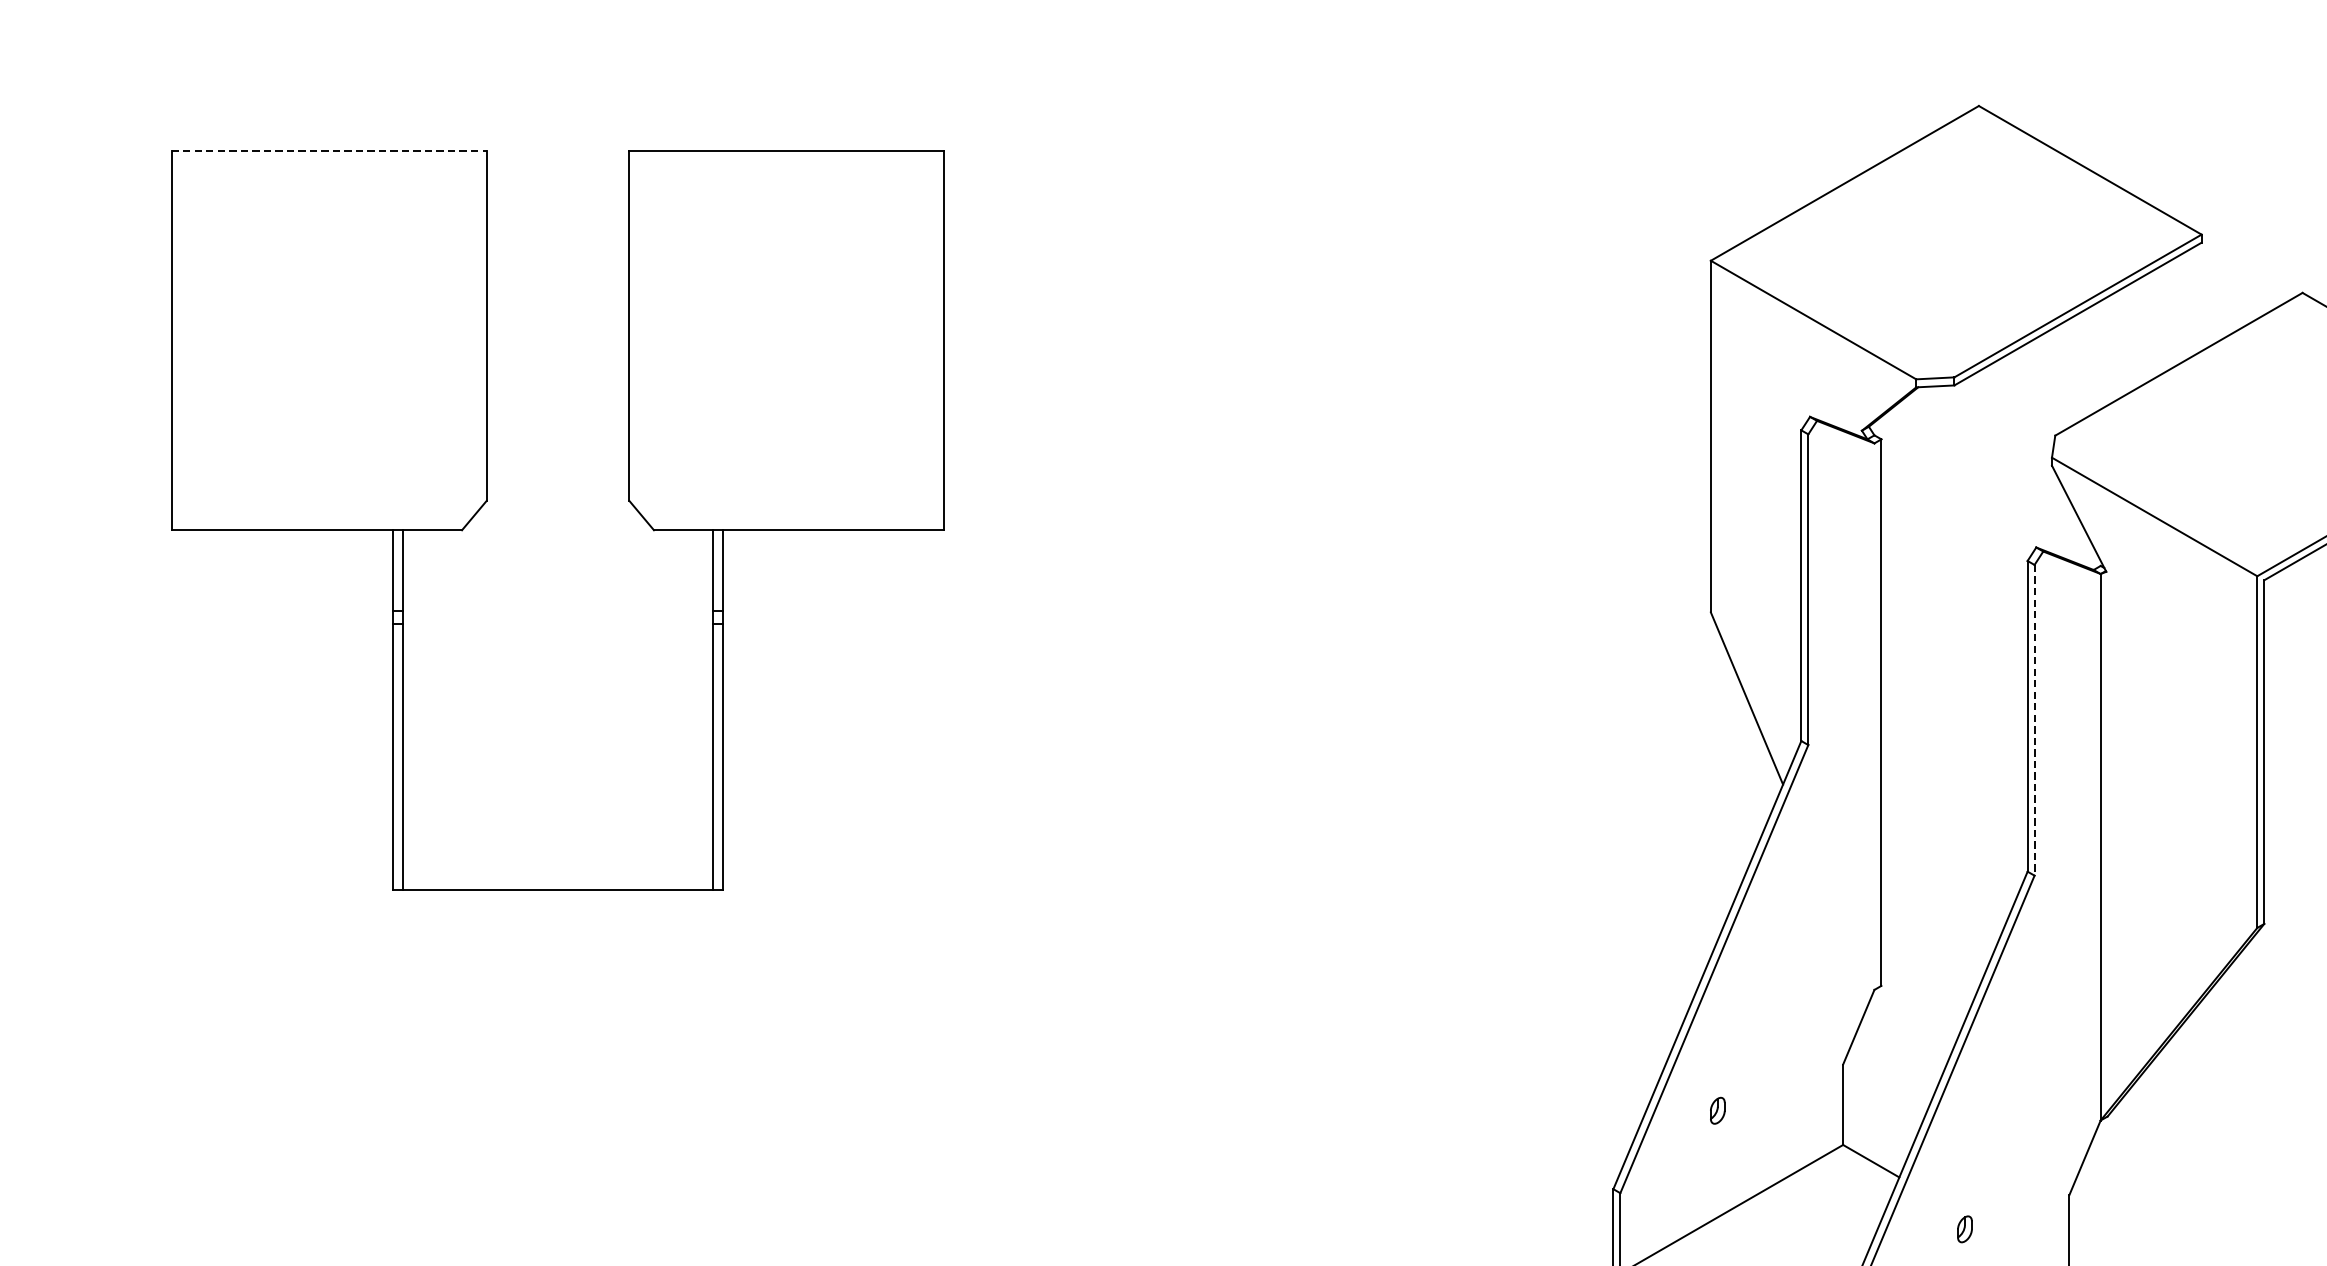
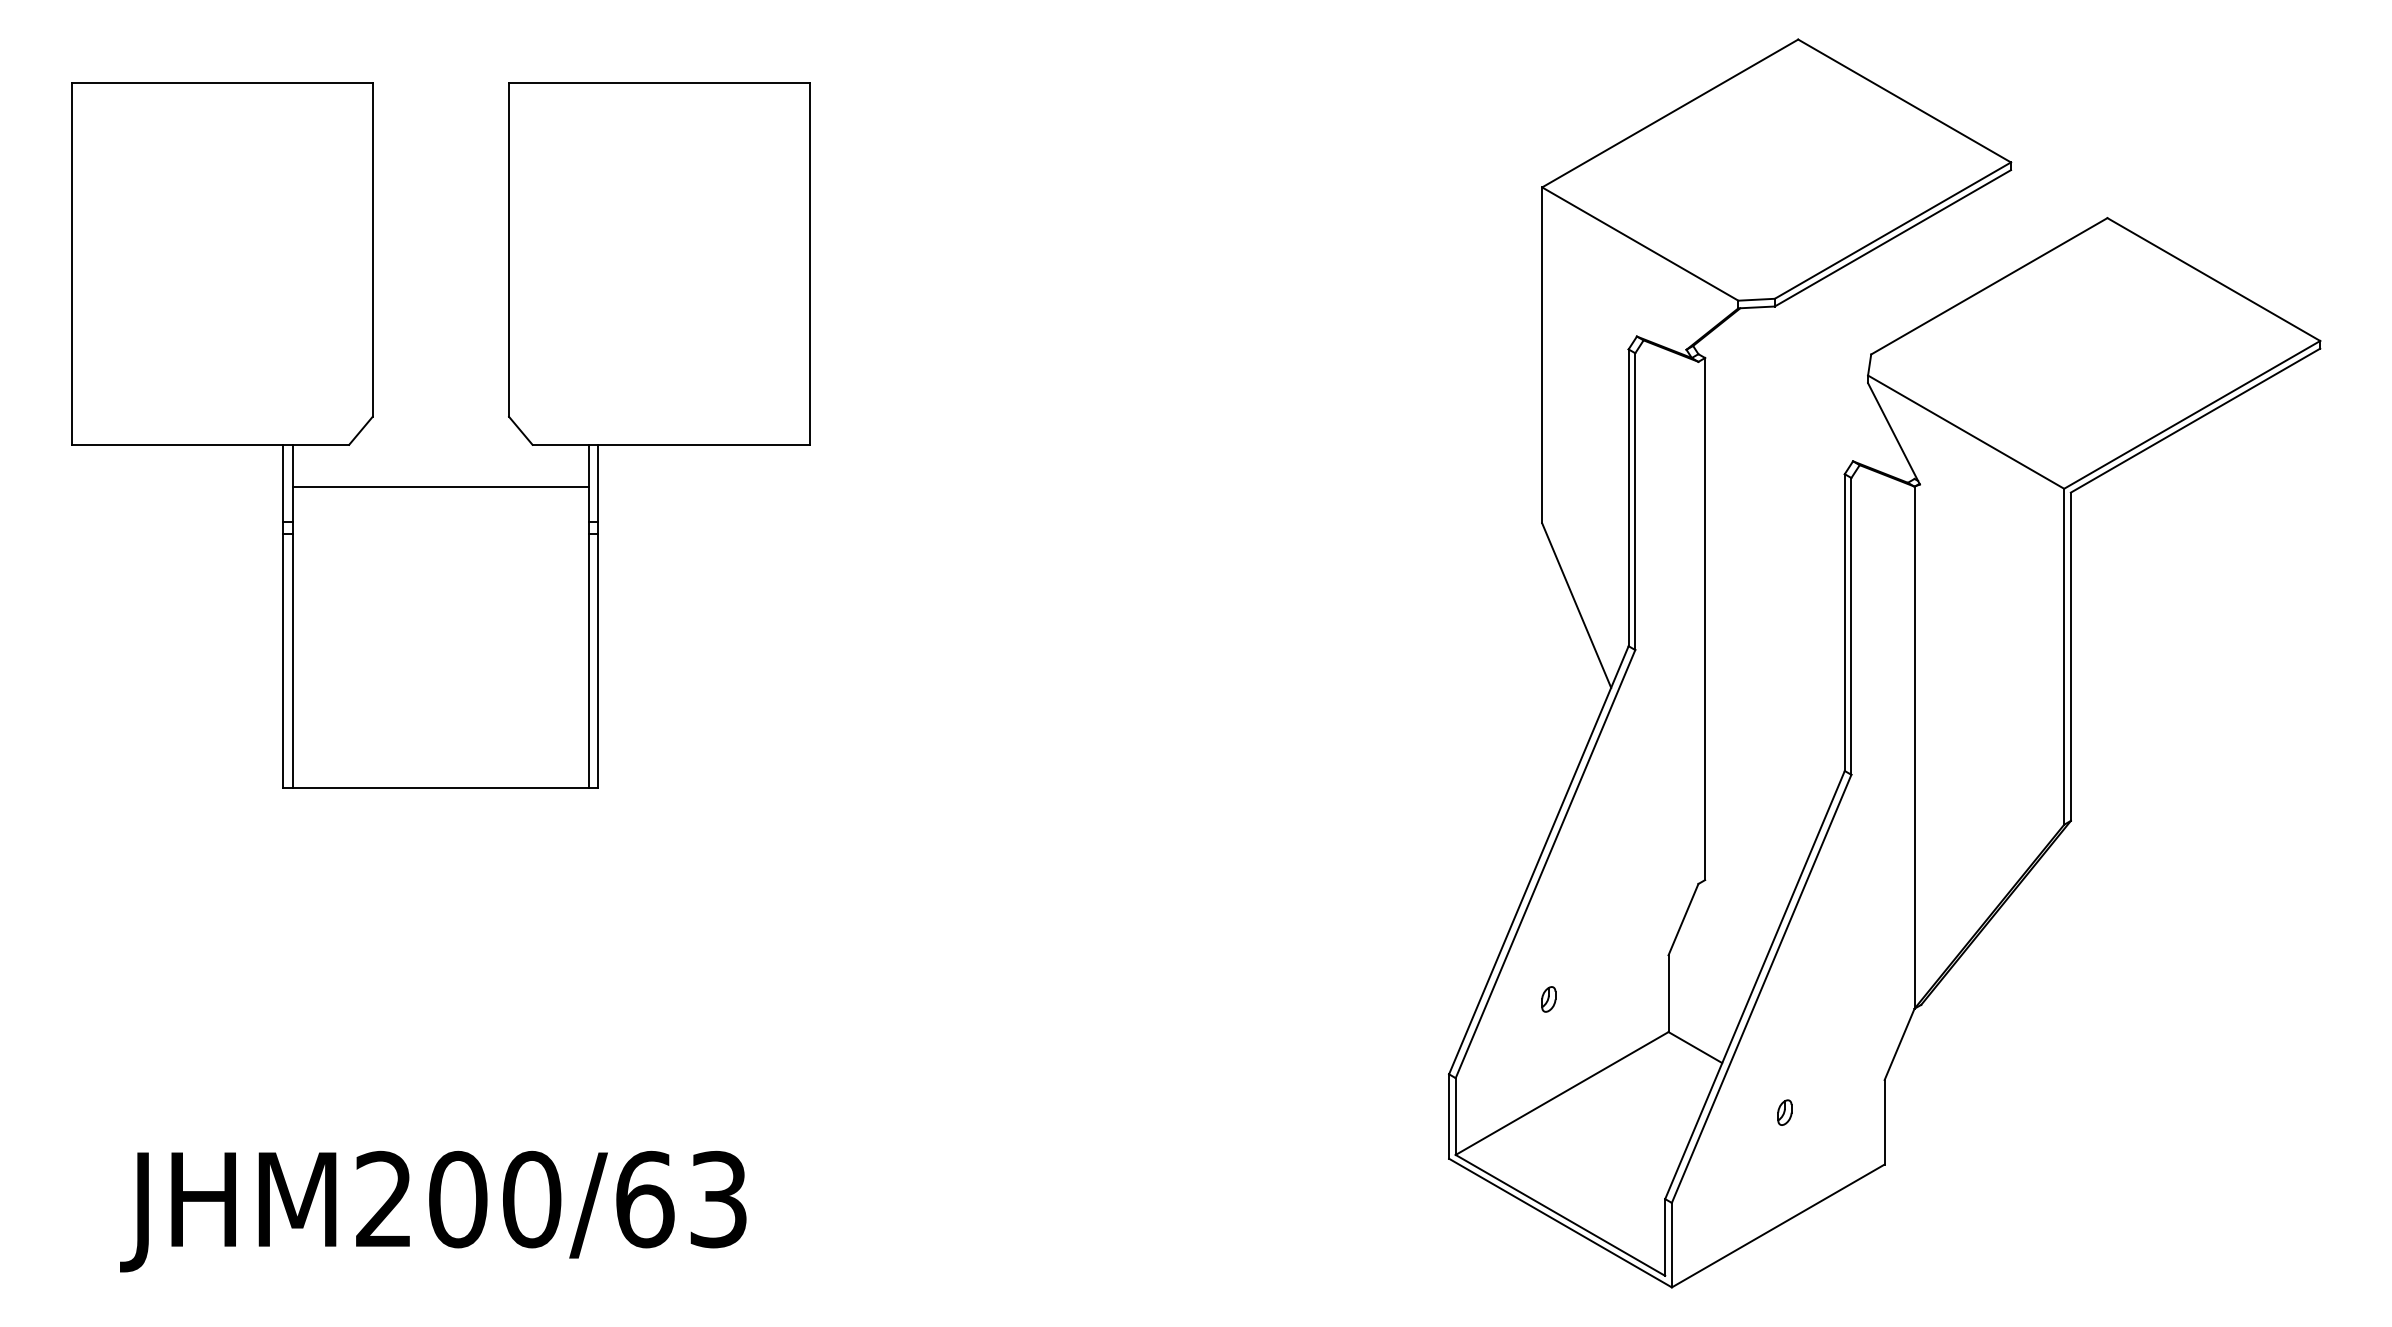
line: (329, 150) -> (222, 82), dashed -> solid
line: (557, 574) -> (440, 487), added
line: (2034, 720) -> (1851, 626), dashed -> solid

